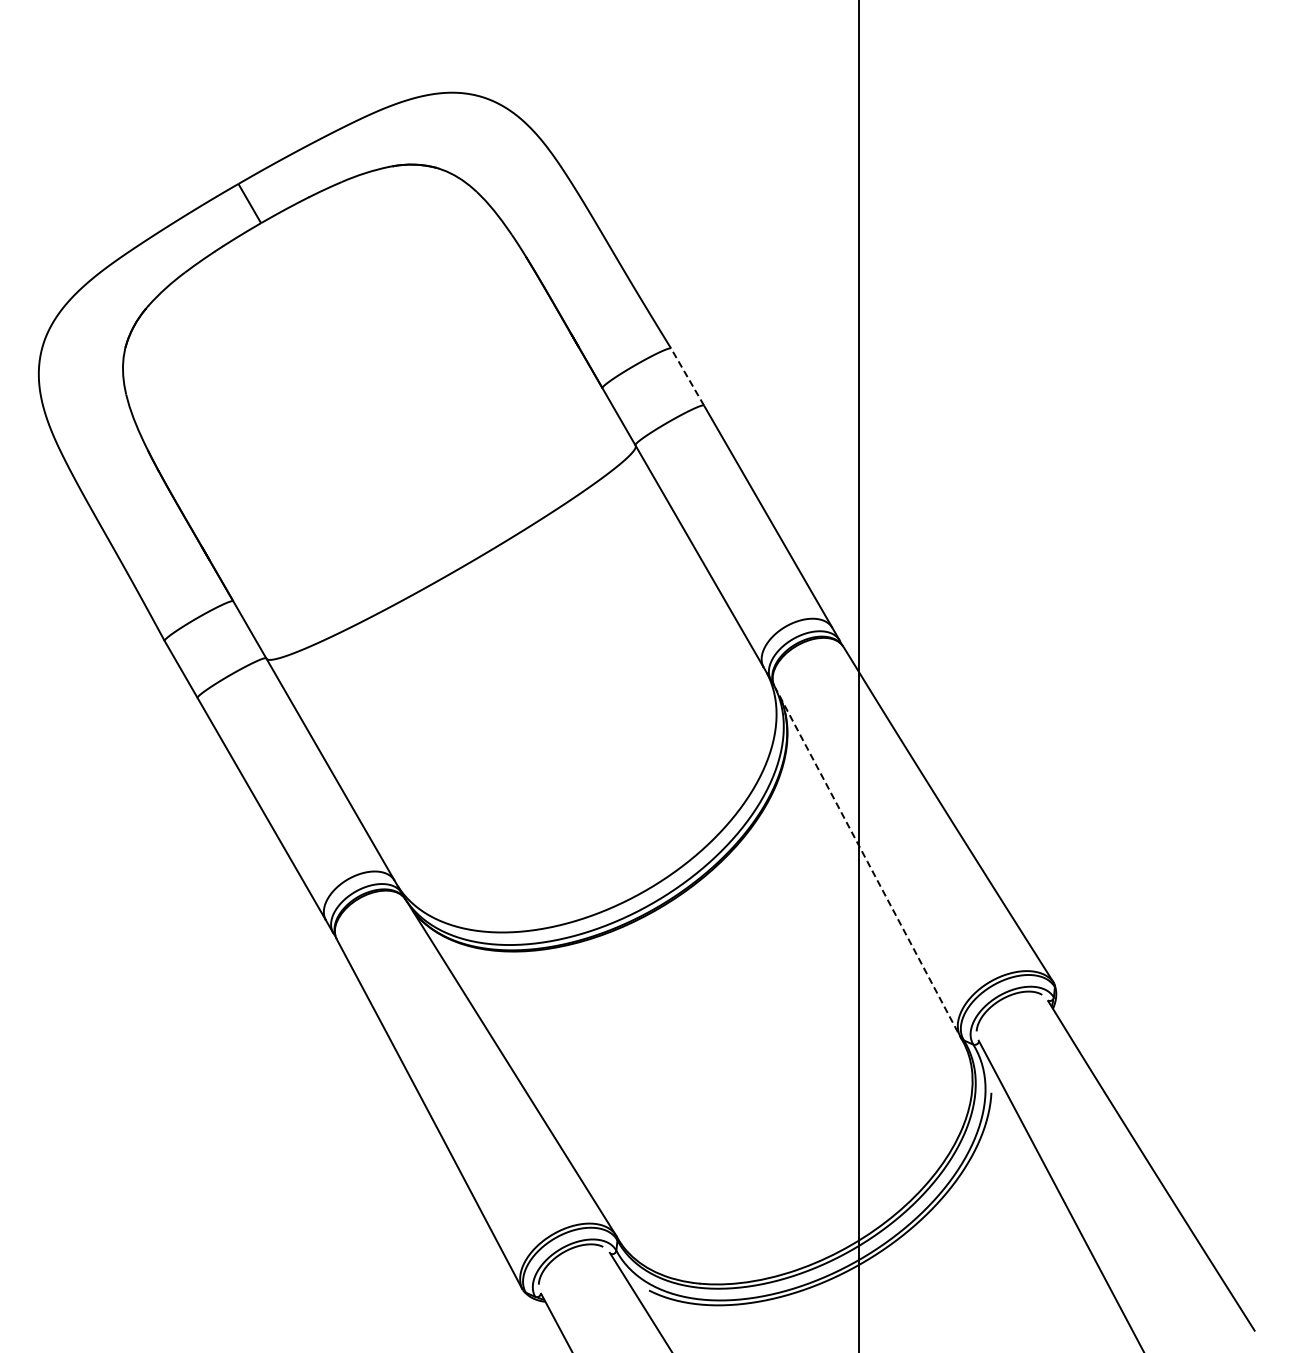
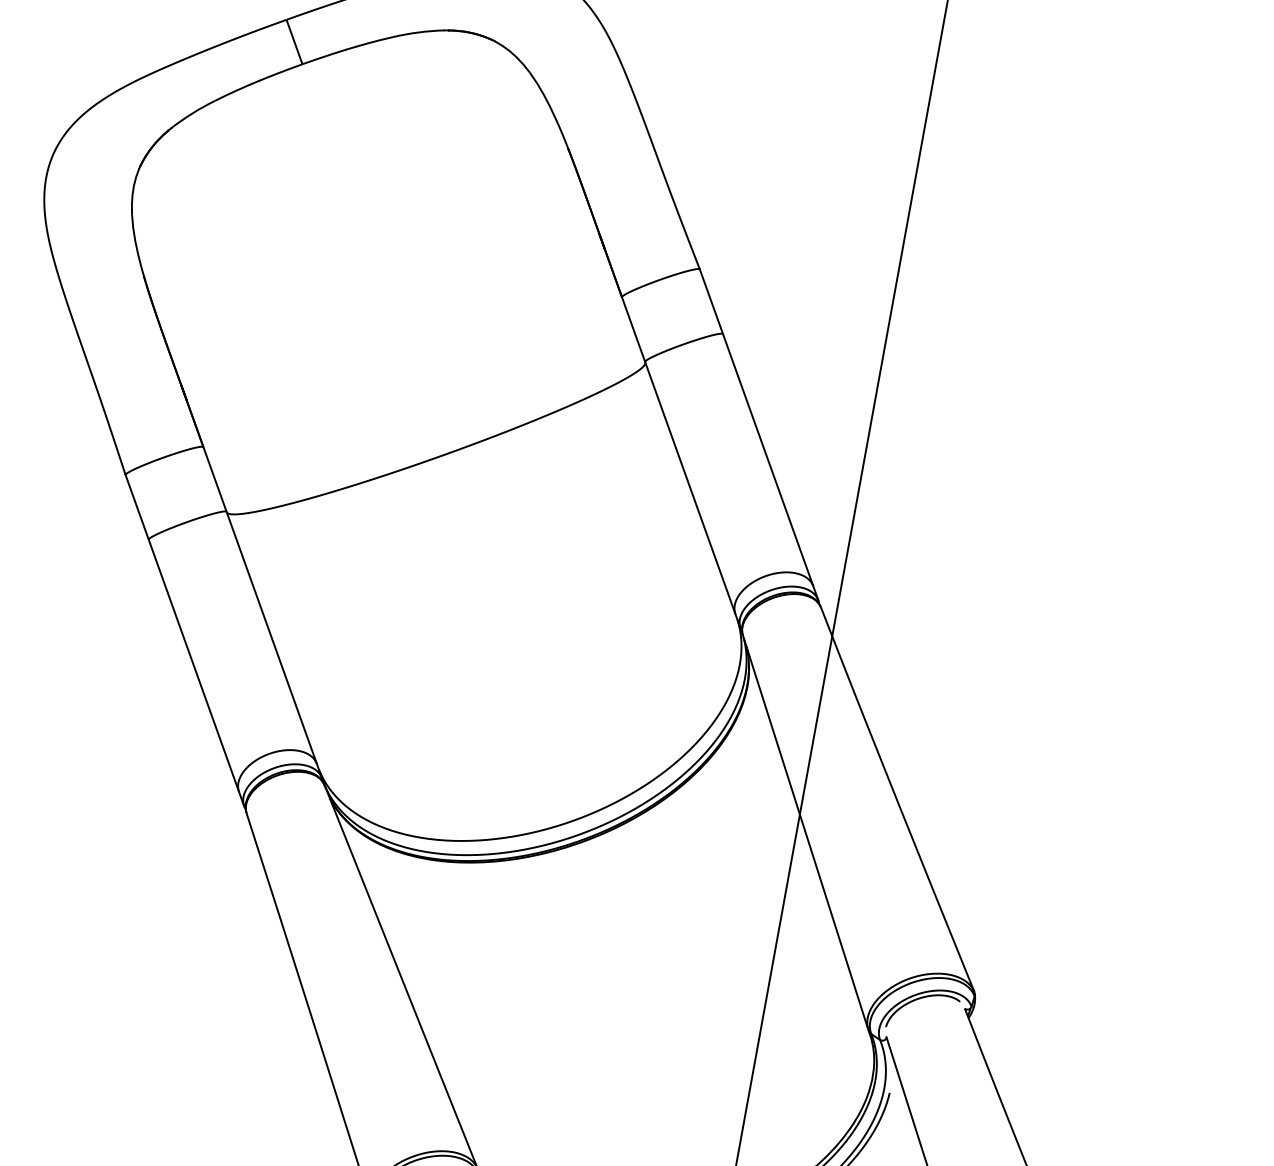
line: (687, 377) -> (711, 302), dashed -> solid
line: (867, 861) -> (805, 832), dashed -> solid

